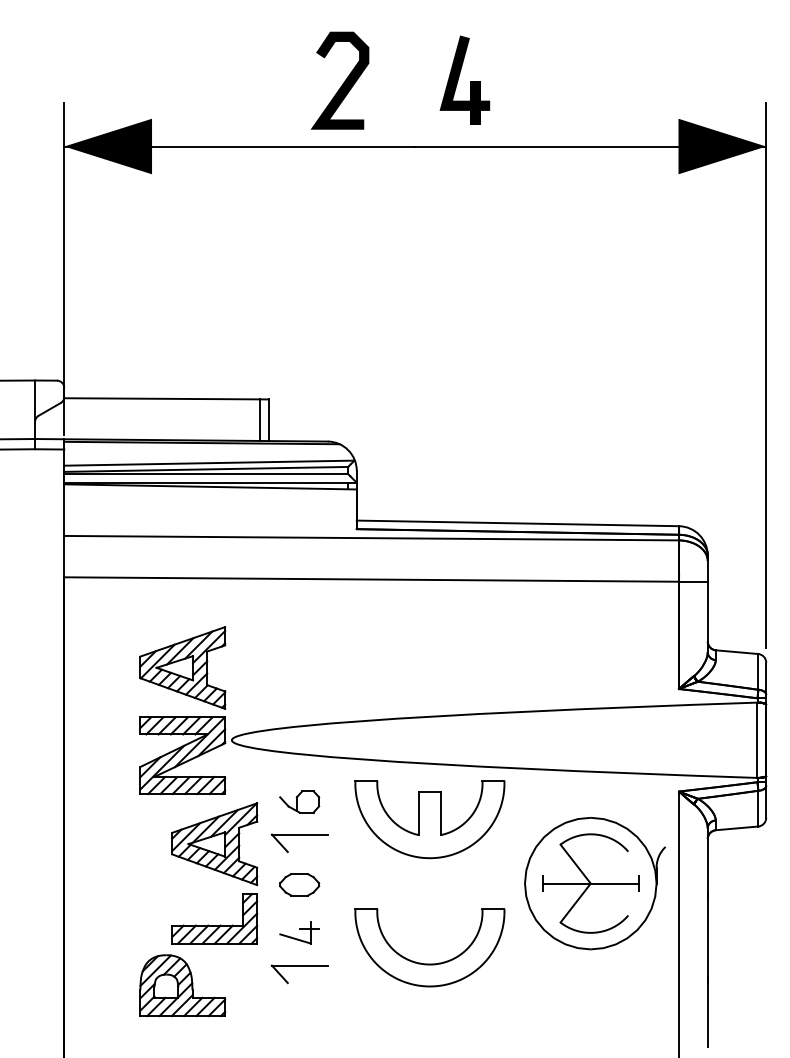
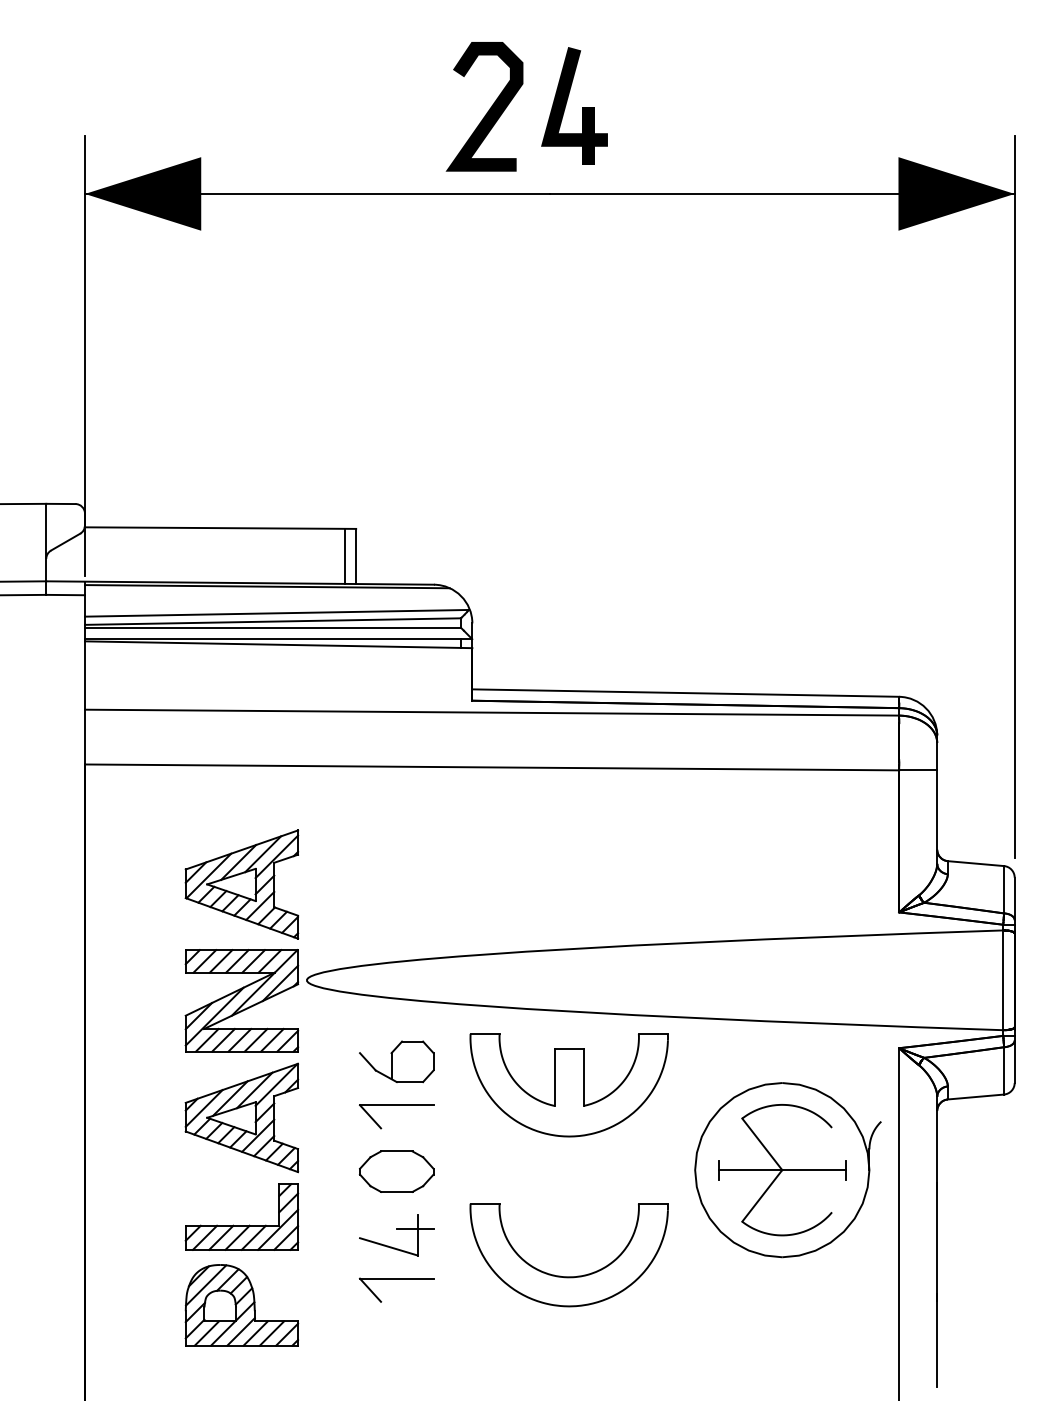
part: (464, 79) -> (573, 105), moved
curve: (342, 83) -> (487, 110), moved
part: (299, 801) -> (396, 1061), size x1.43
part: (214, 873) -> (241, 1156), moved
part: (299, 884) -> (396, 1171), size x1.43
part: (299, 932) -> (396, 1234), size x1.43

